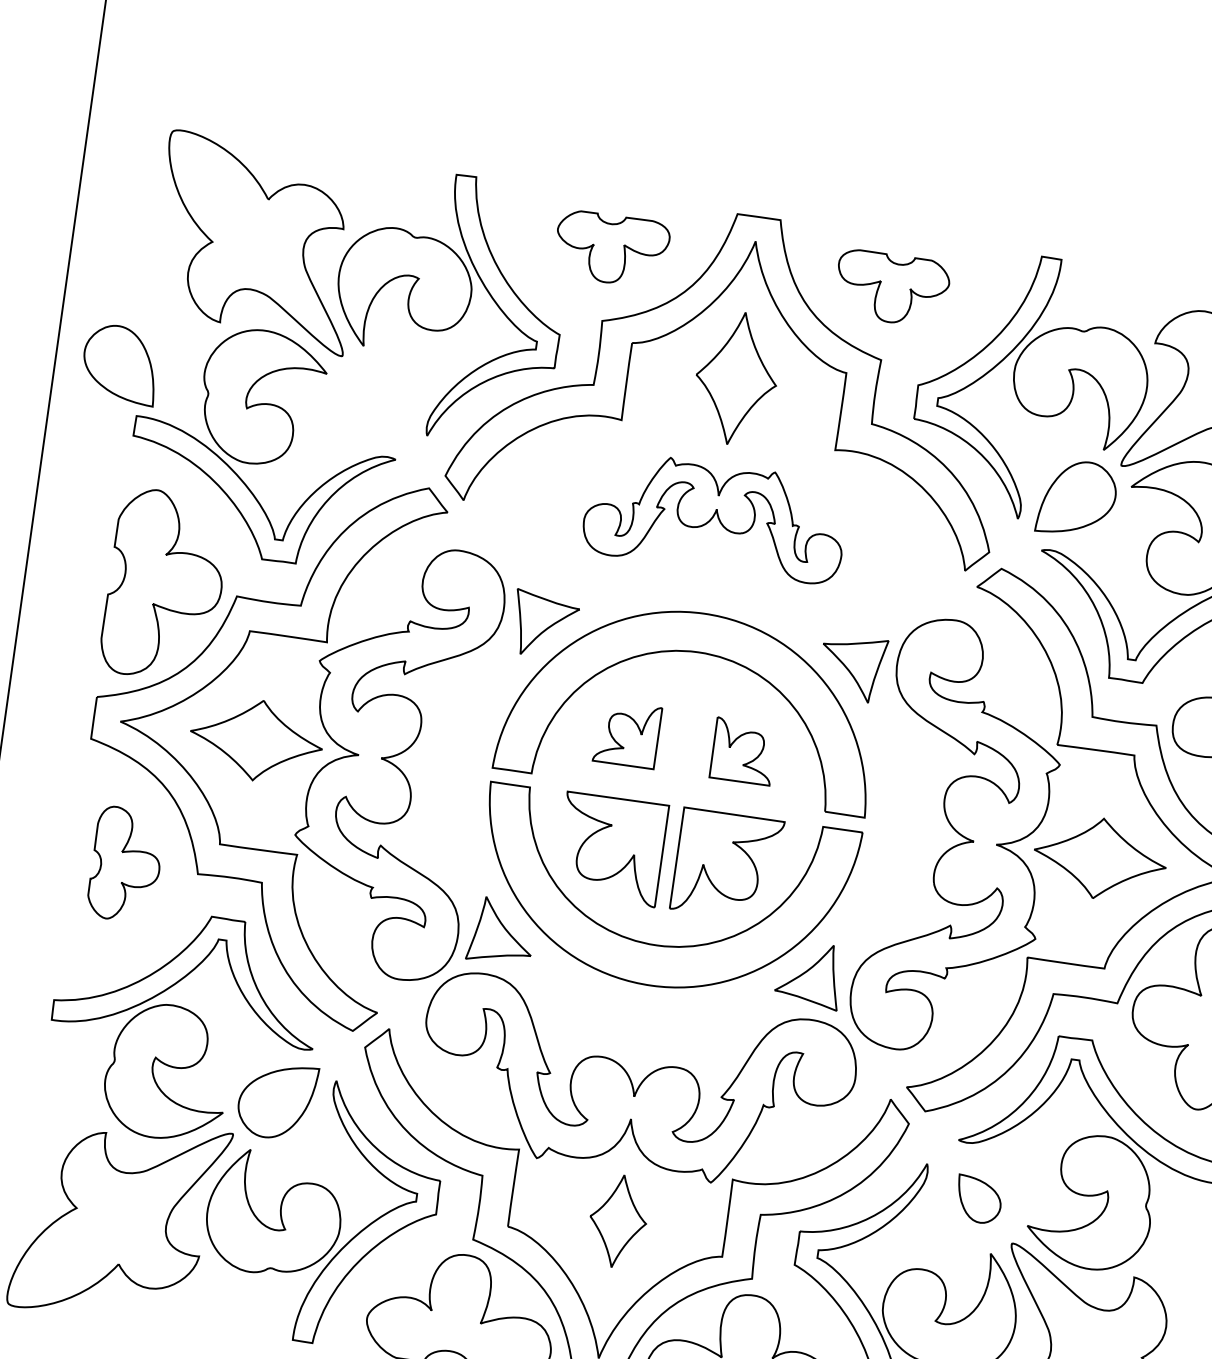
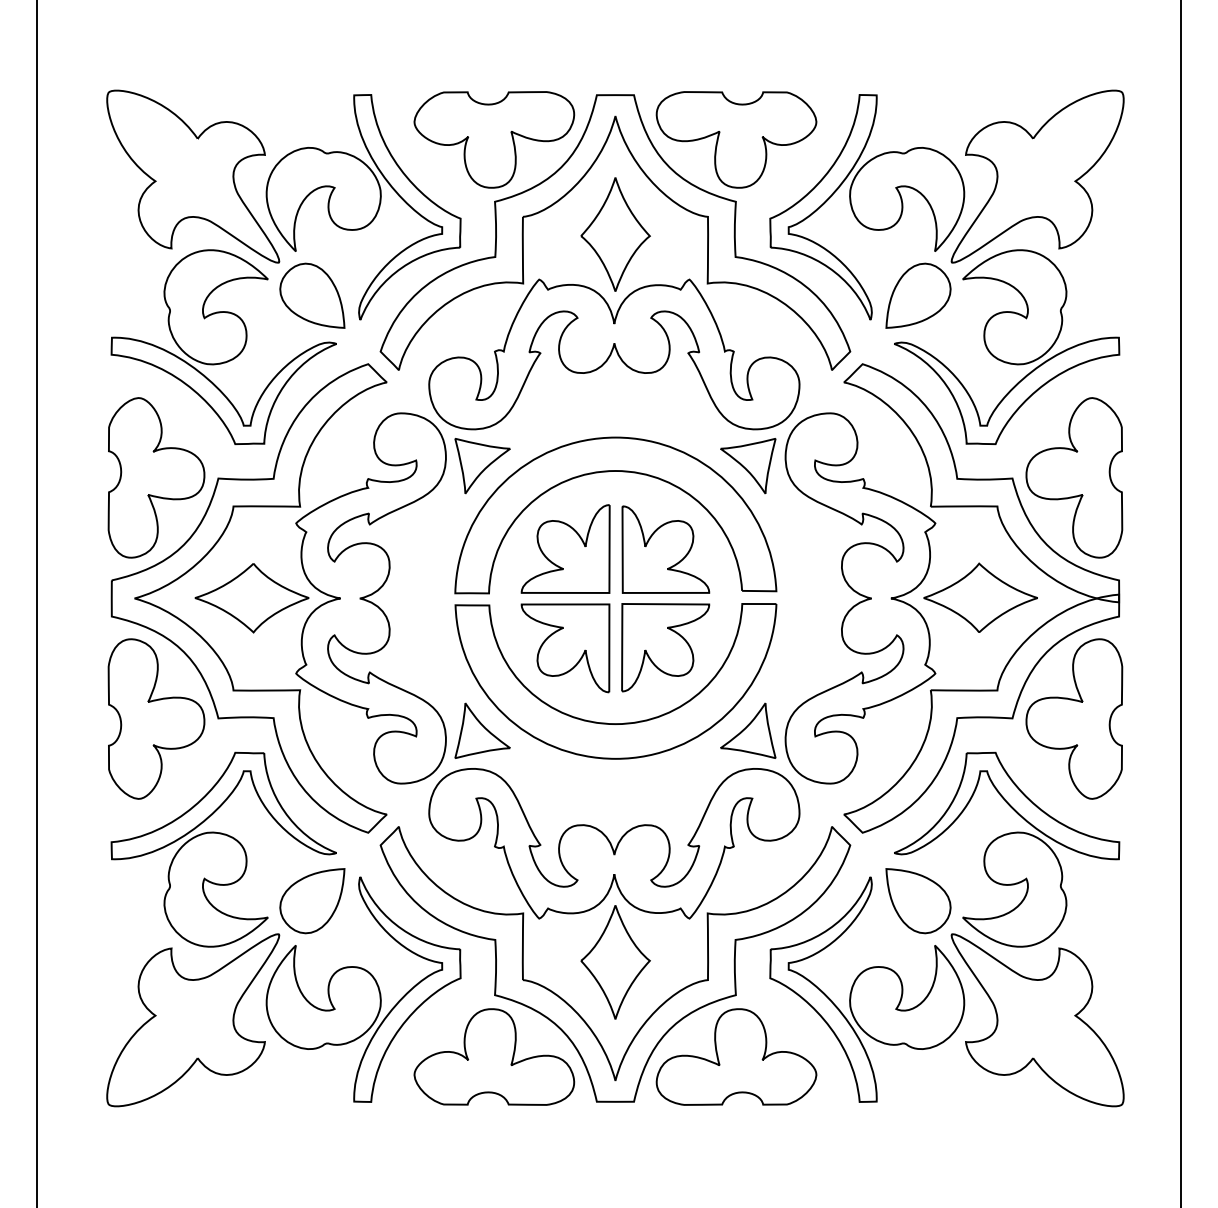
part: (611, 248) -> (494, 139), size x1.67
part: (892, 288) -> (736, 139), size x1.67
part: (120, 363) -> (312, 295), moved
part: (715, 517) -> (614, 354), size x1.67
part: (627, 733) -> (565, 548), size x1.67
part: (743, 751) -> (665, 549), size x1.67
part: (126, 864) -> (156, 718), size x1.67
part: (978, 1200) -> (918, 901), size x1.67
part: (618, 1221) -> (615, 962), size x1.43

